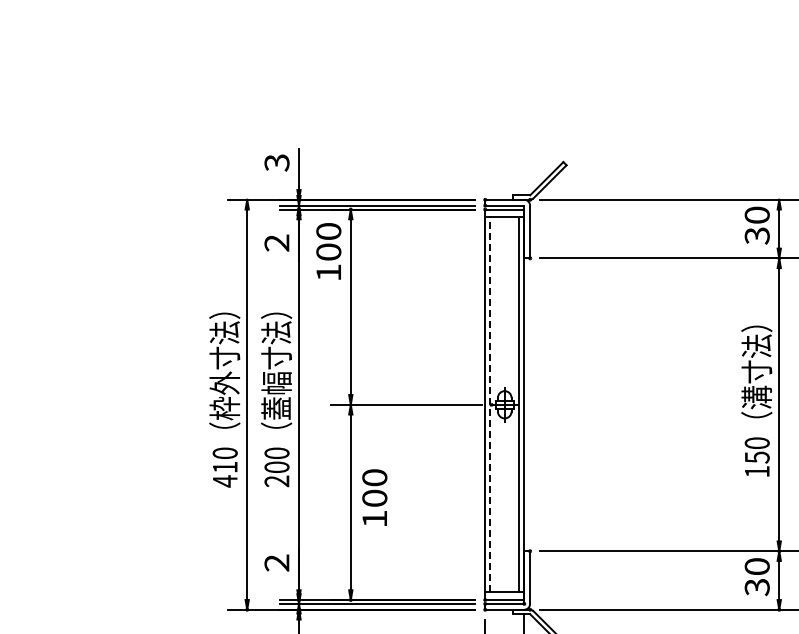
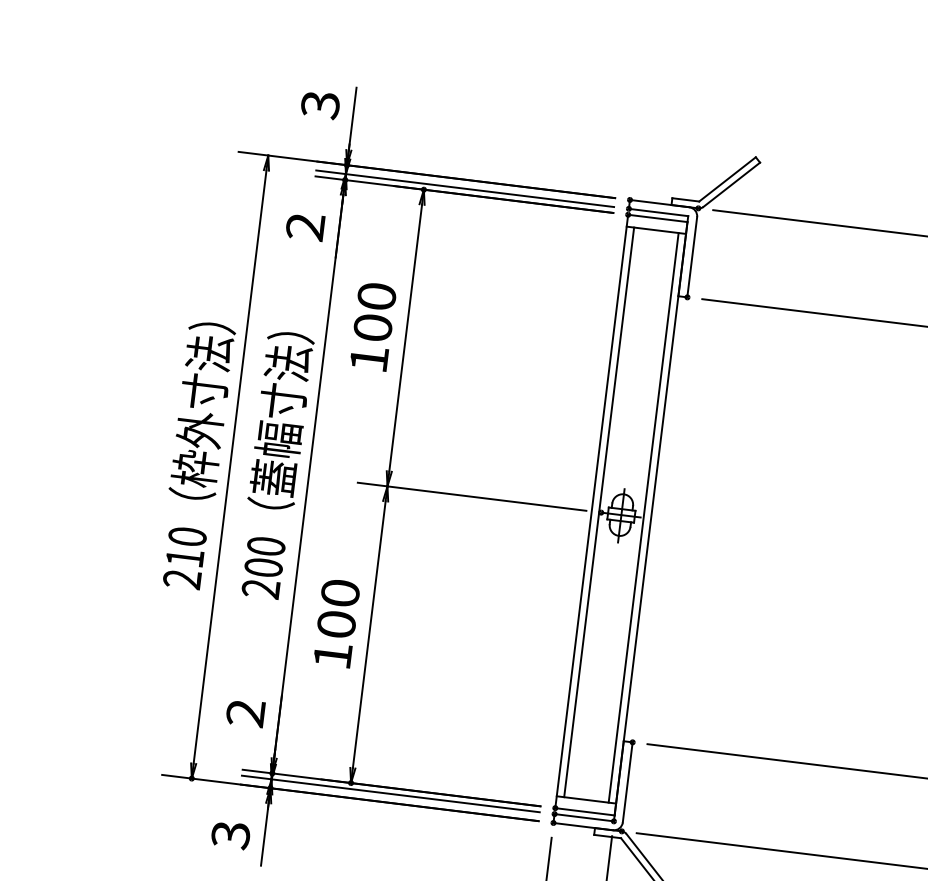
text: (328, 251) -> (372, 326), moved
line: (490, 404) -> (599, 512), dashed -> solid
text: (224, 481) -> (181, 579), 410 -> 210
text: (374, 497) -> (336, 623), moved

